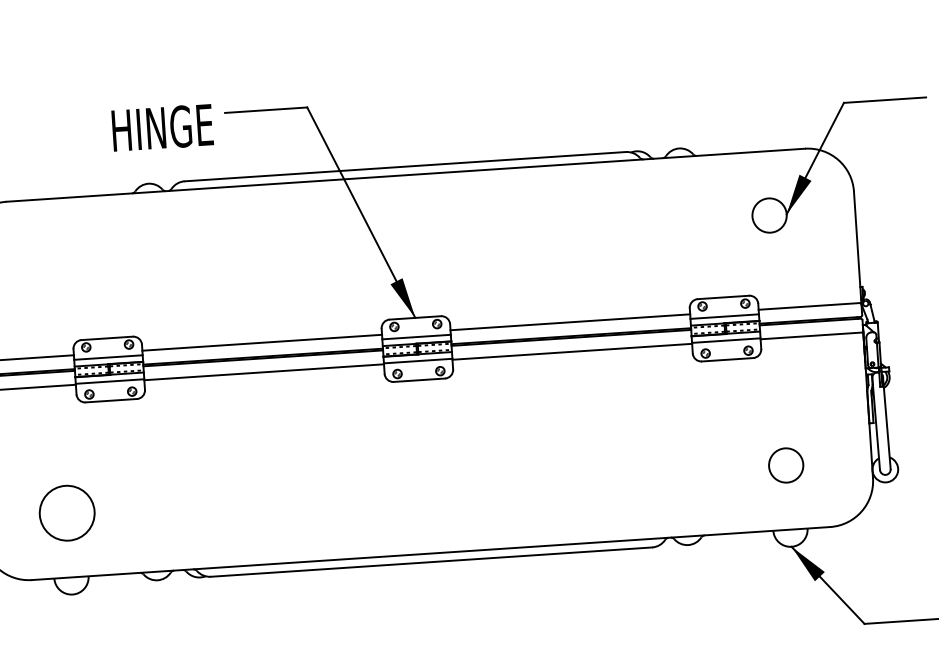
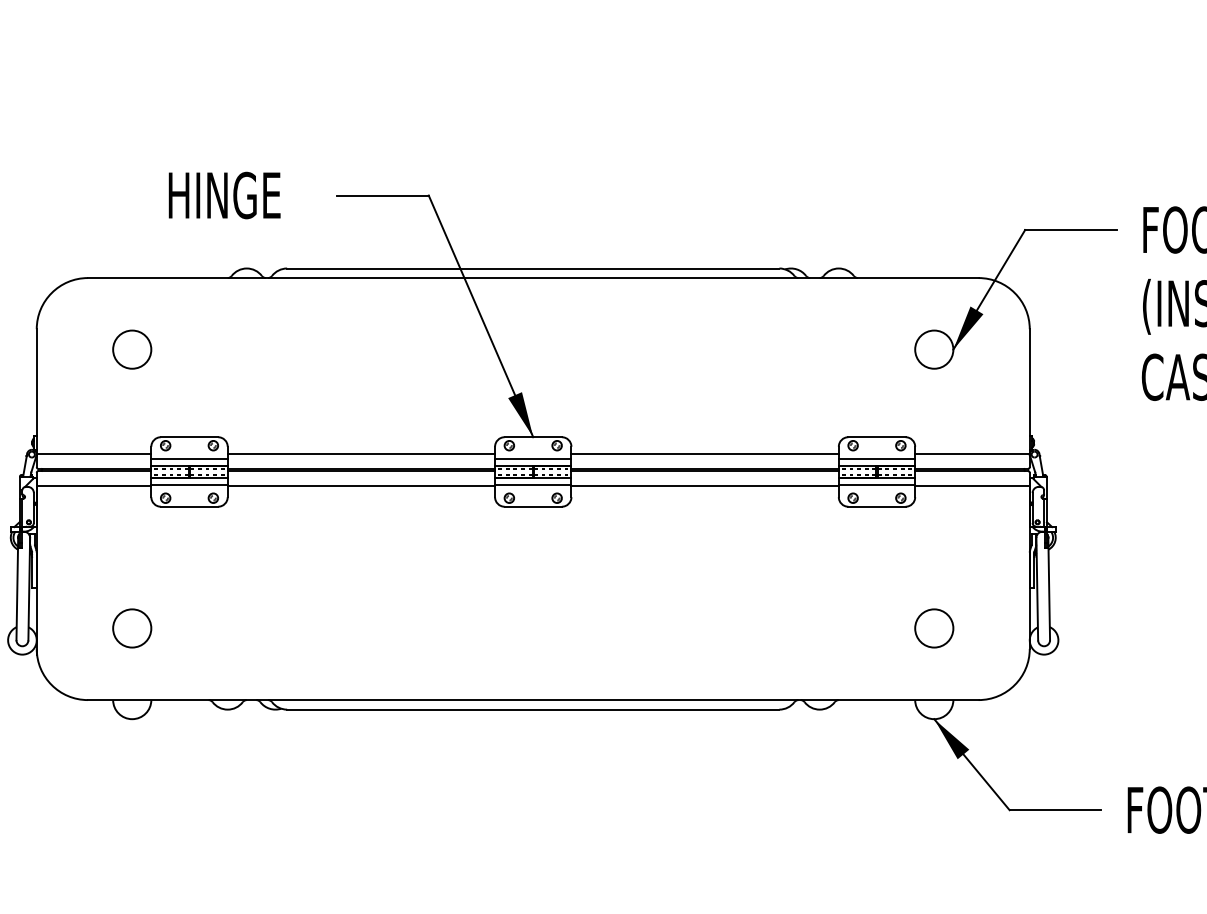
text: (162, 127) -> (224, 195), moved
circle: (50, 263) -> (132, 349), added
circle: (67, 513) -> (132, 628), size x0.62

